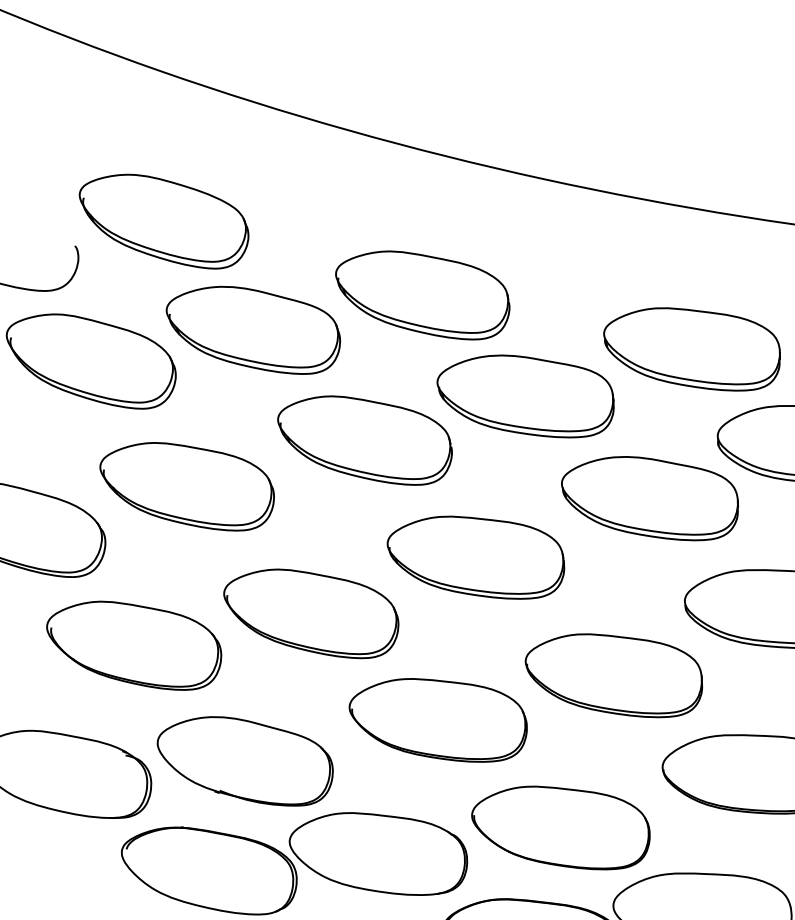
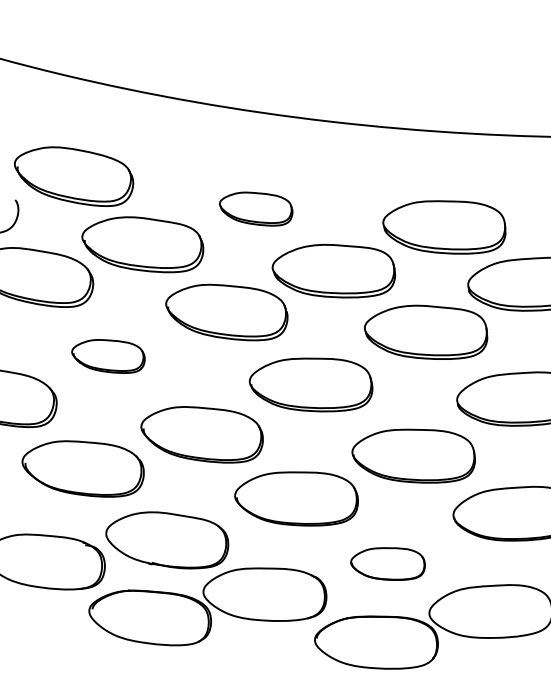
part: (421, 293) -> (255, 208), size x0.6
part: (187, 485) -> (108, 356), size x0.6
part: (560, 826) -> (387, 563), size x0.6

